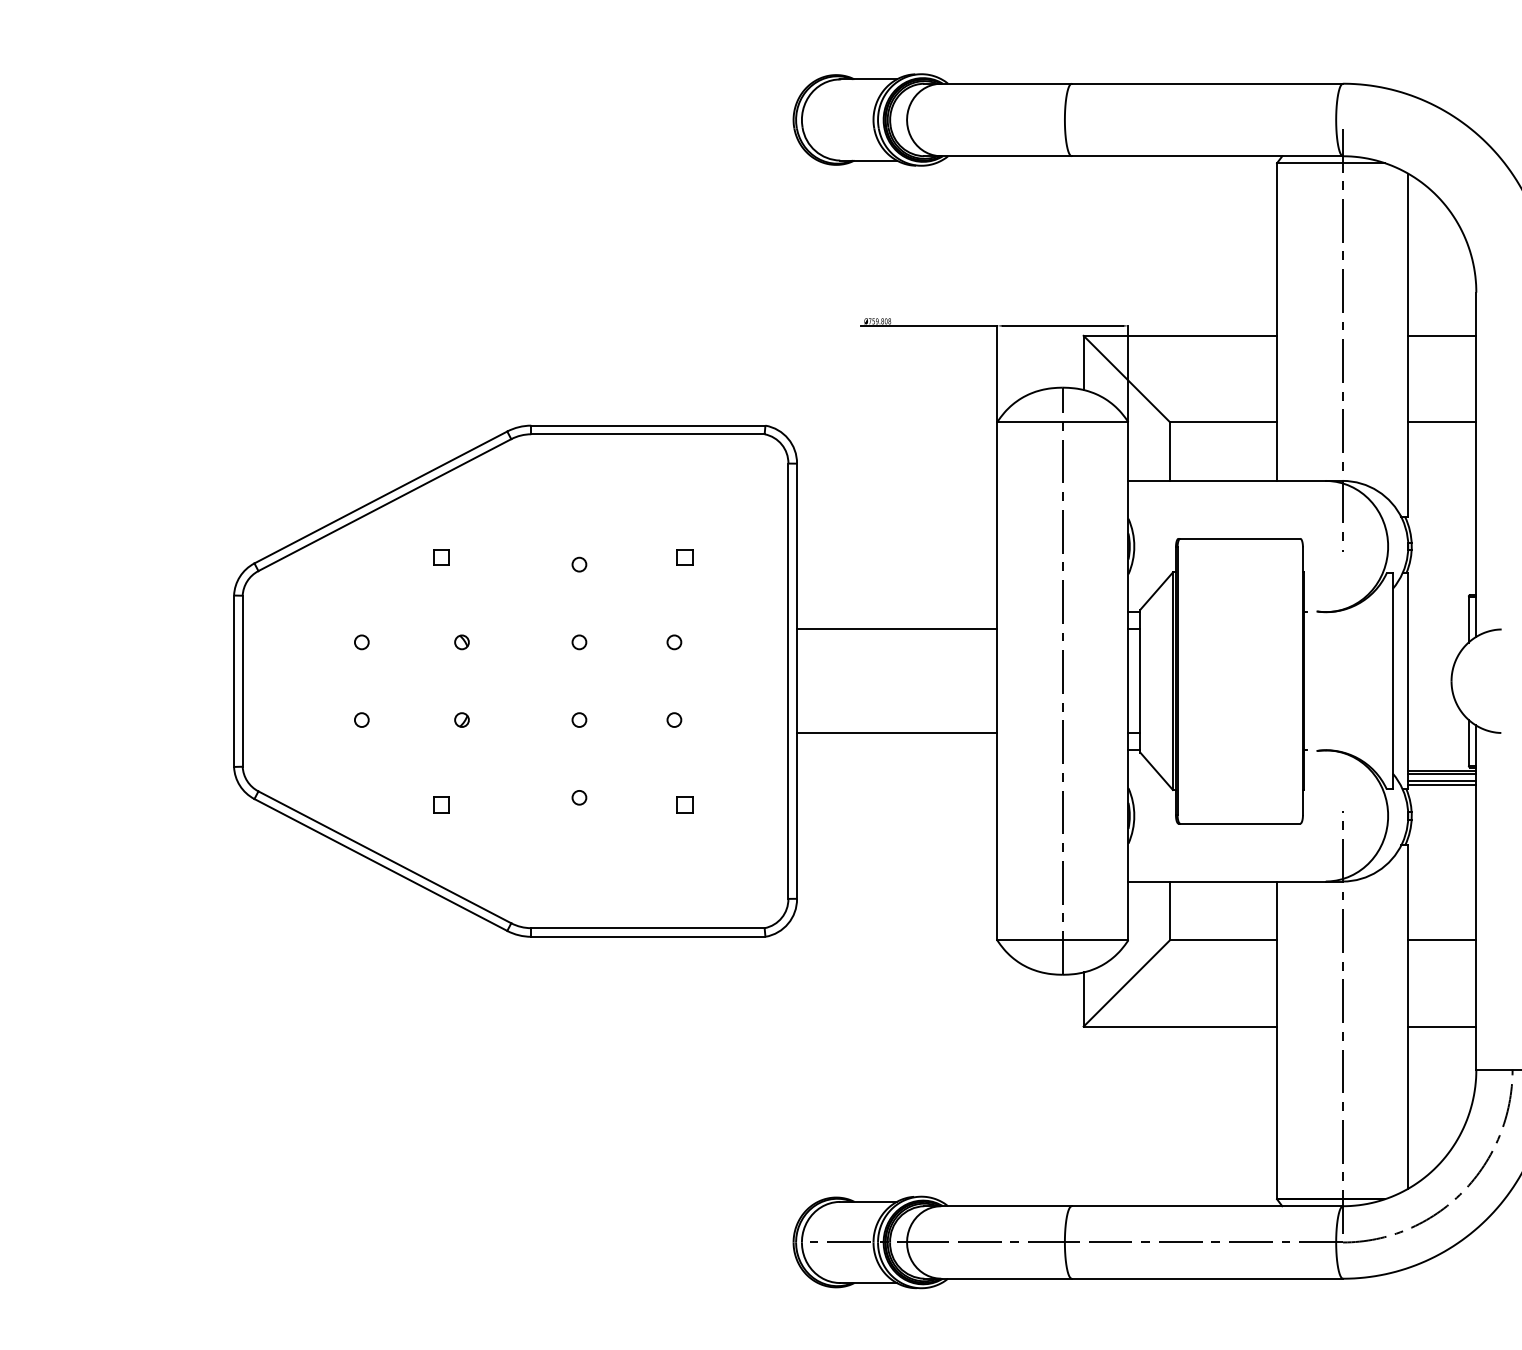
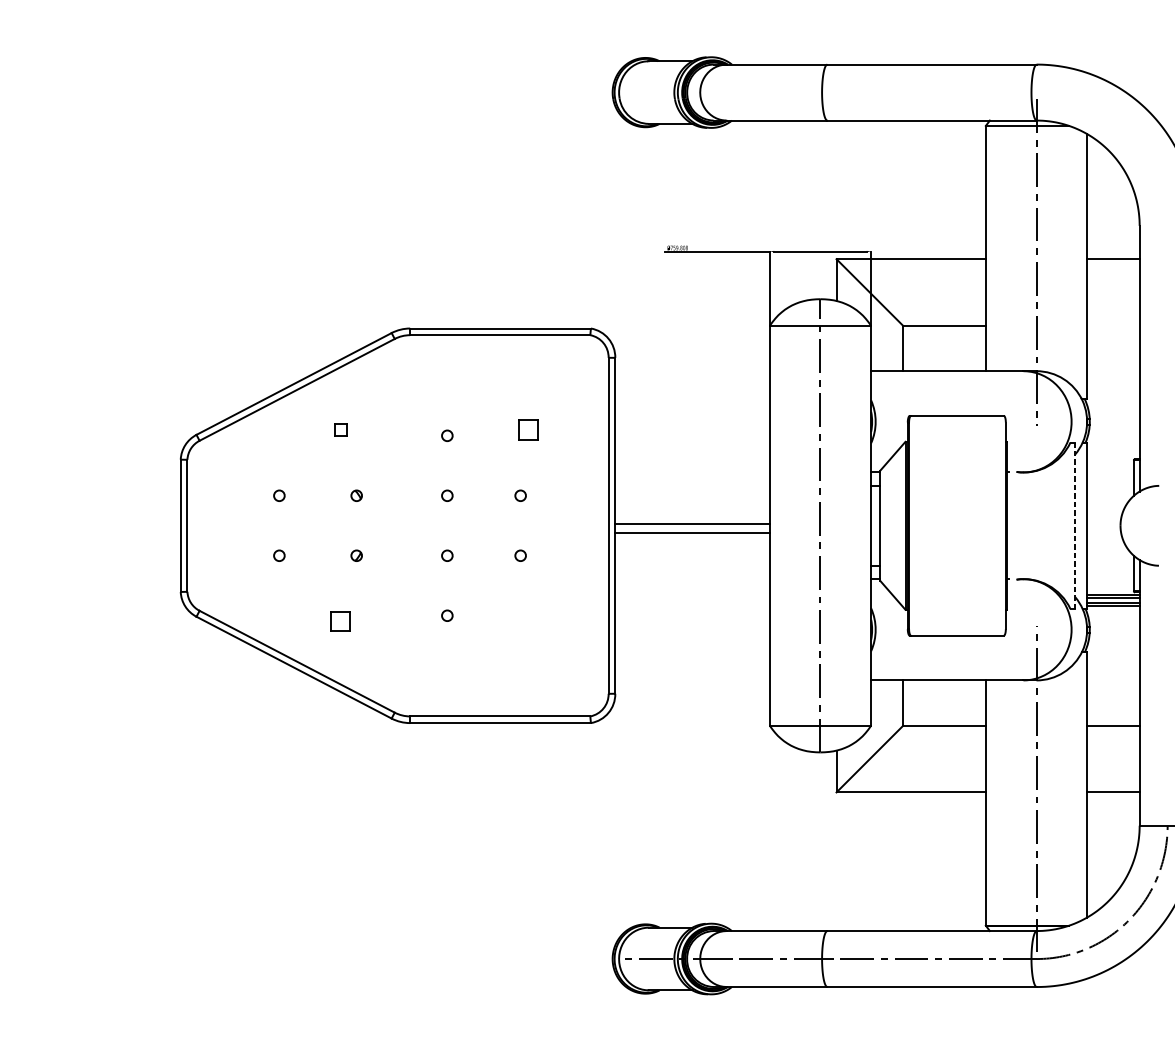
line: (1442, 422) -> (1113, 326), removed
part: (684, 557) -> (528, 430), size x1.6
line: (897, 629) -> (692, 523), moved
line: (1392, 681) -> (1074, 526), solid -> dashed
line: (897, 733) -> (692, 533), moved
part: (441, 804) -> (340, 620), size x1.6
part: (684, 804) -> (528, 620), removed

